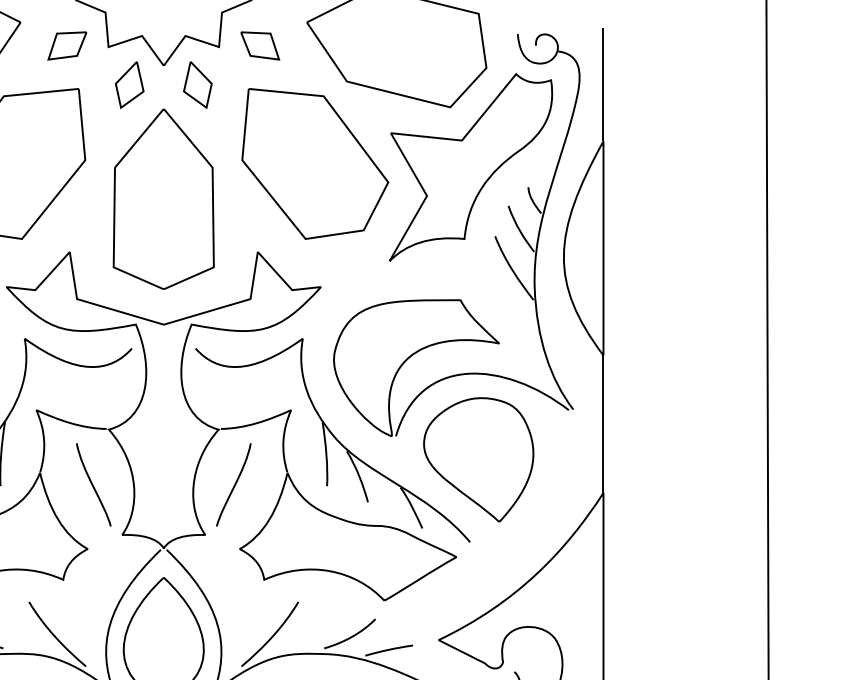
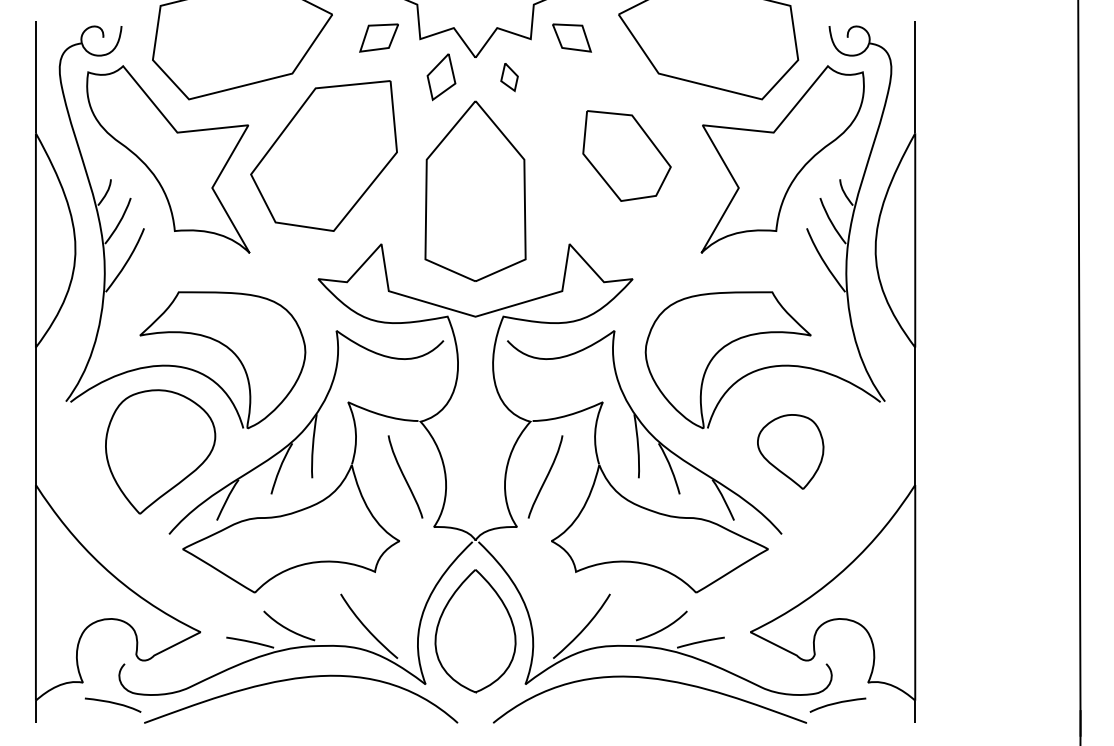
part: (197, 85) -> (509, 77), size x0.6
part: (314, 163) -> (626, 155), size x0.6
part: (478, 459) -> (790, 451), size x0.6

